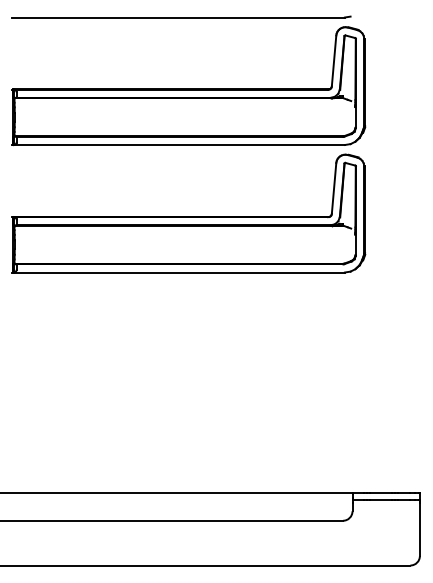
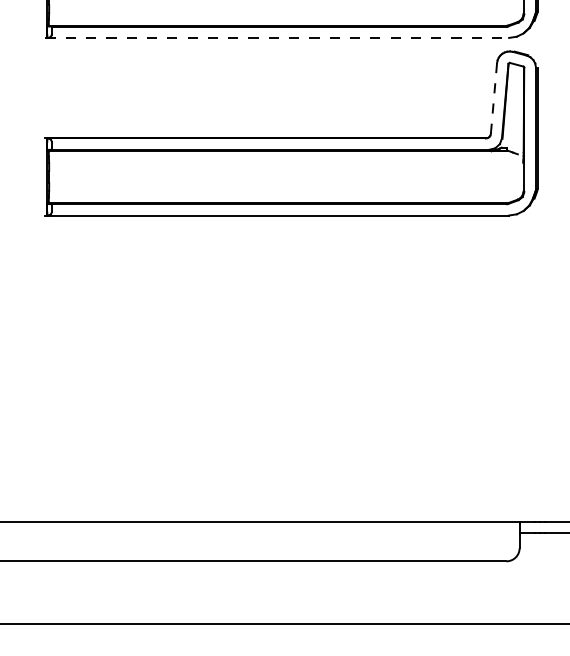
line: (179, 145) -> (278, 38), solid -> dashed
line: (334, 187) -> (494, 97), solid -> dashed

